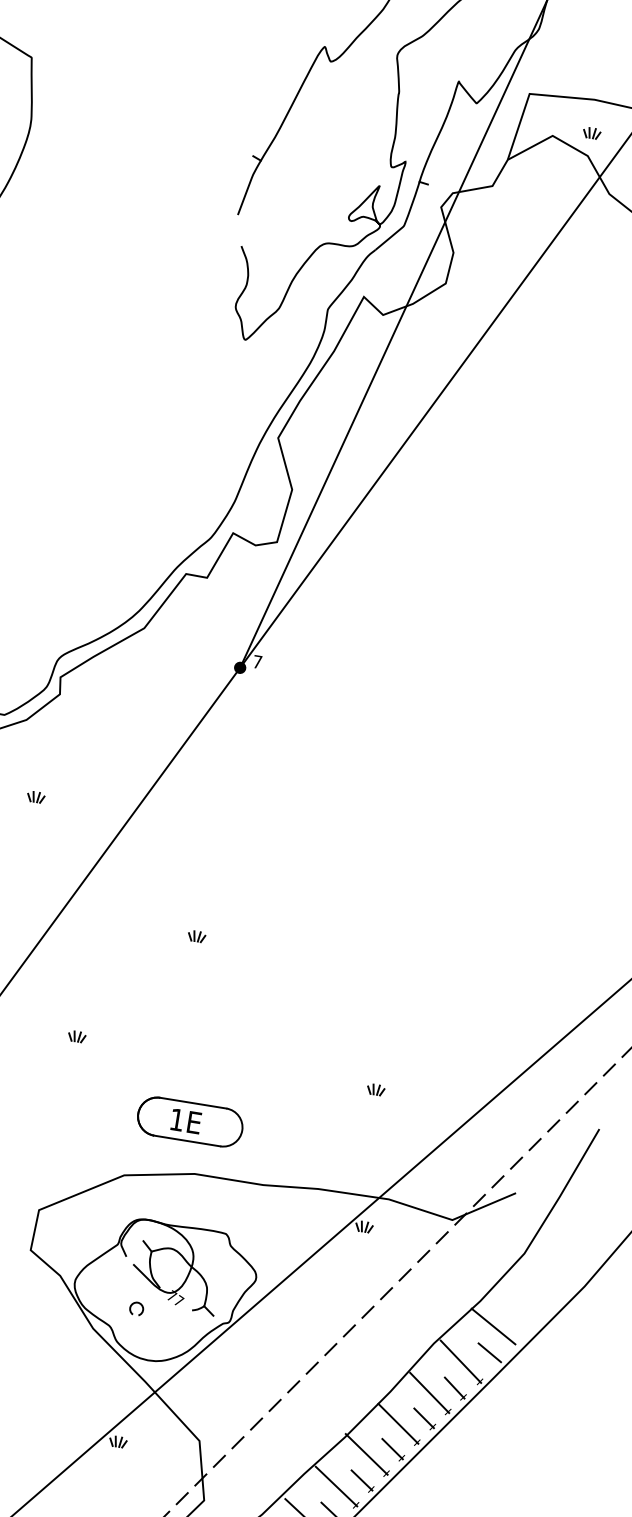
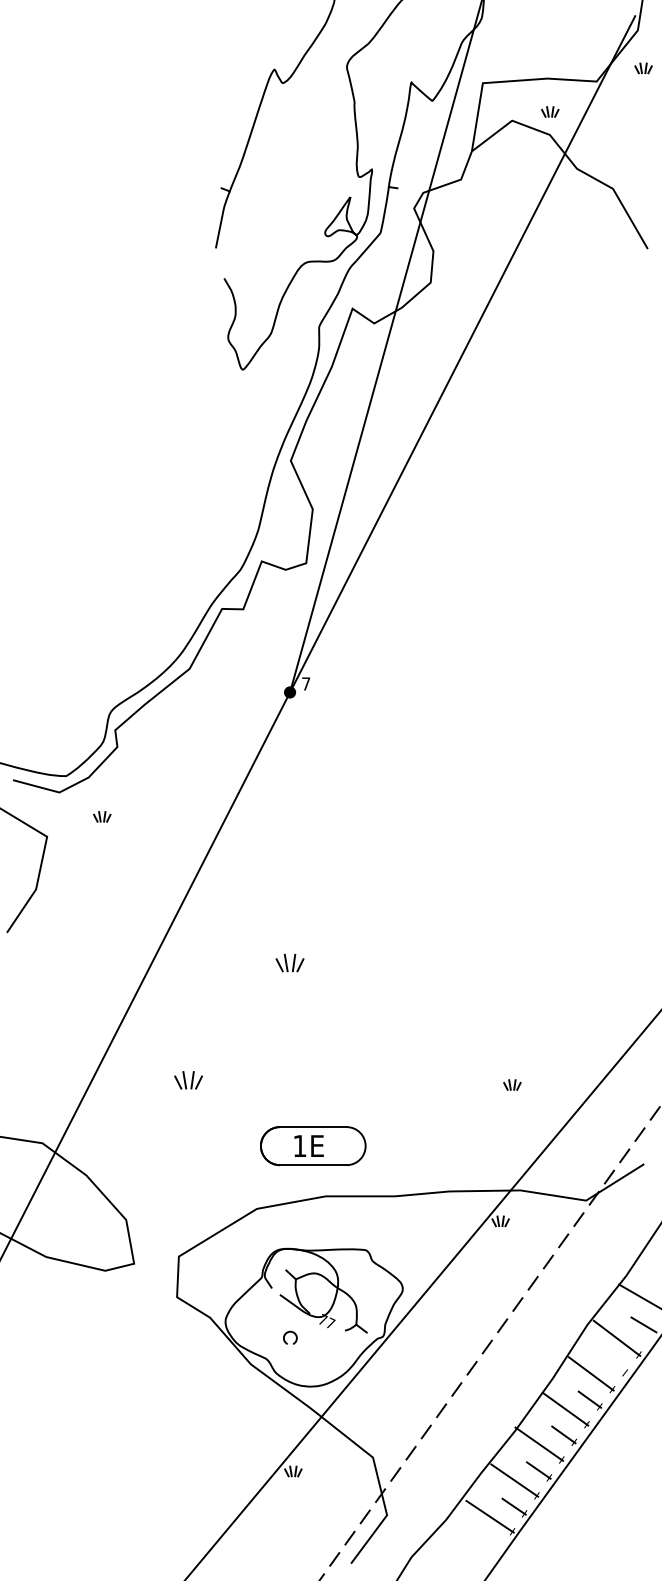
part: (36, 796) -> (102, 816), moved
part: (197, 936) -> (290, 962), size x1.6
part: (76, 1036) -> (188, 1080), size x1.6
part: (376, 1089) -> (512, 1084), moved
line: (454, 1387) -> (614, 1364), removed

